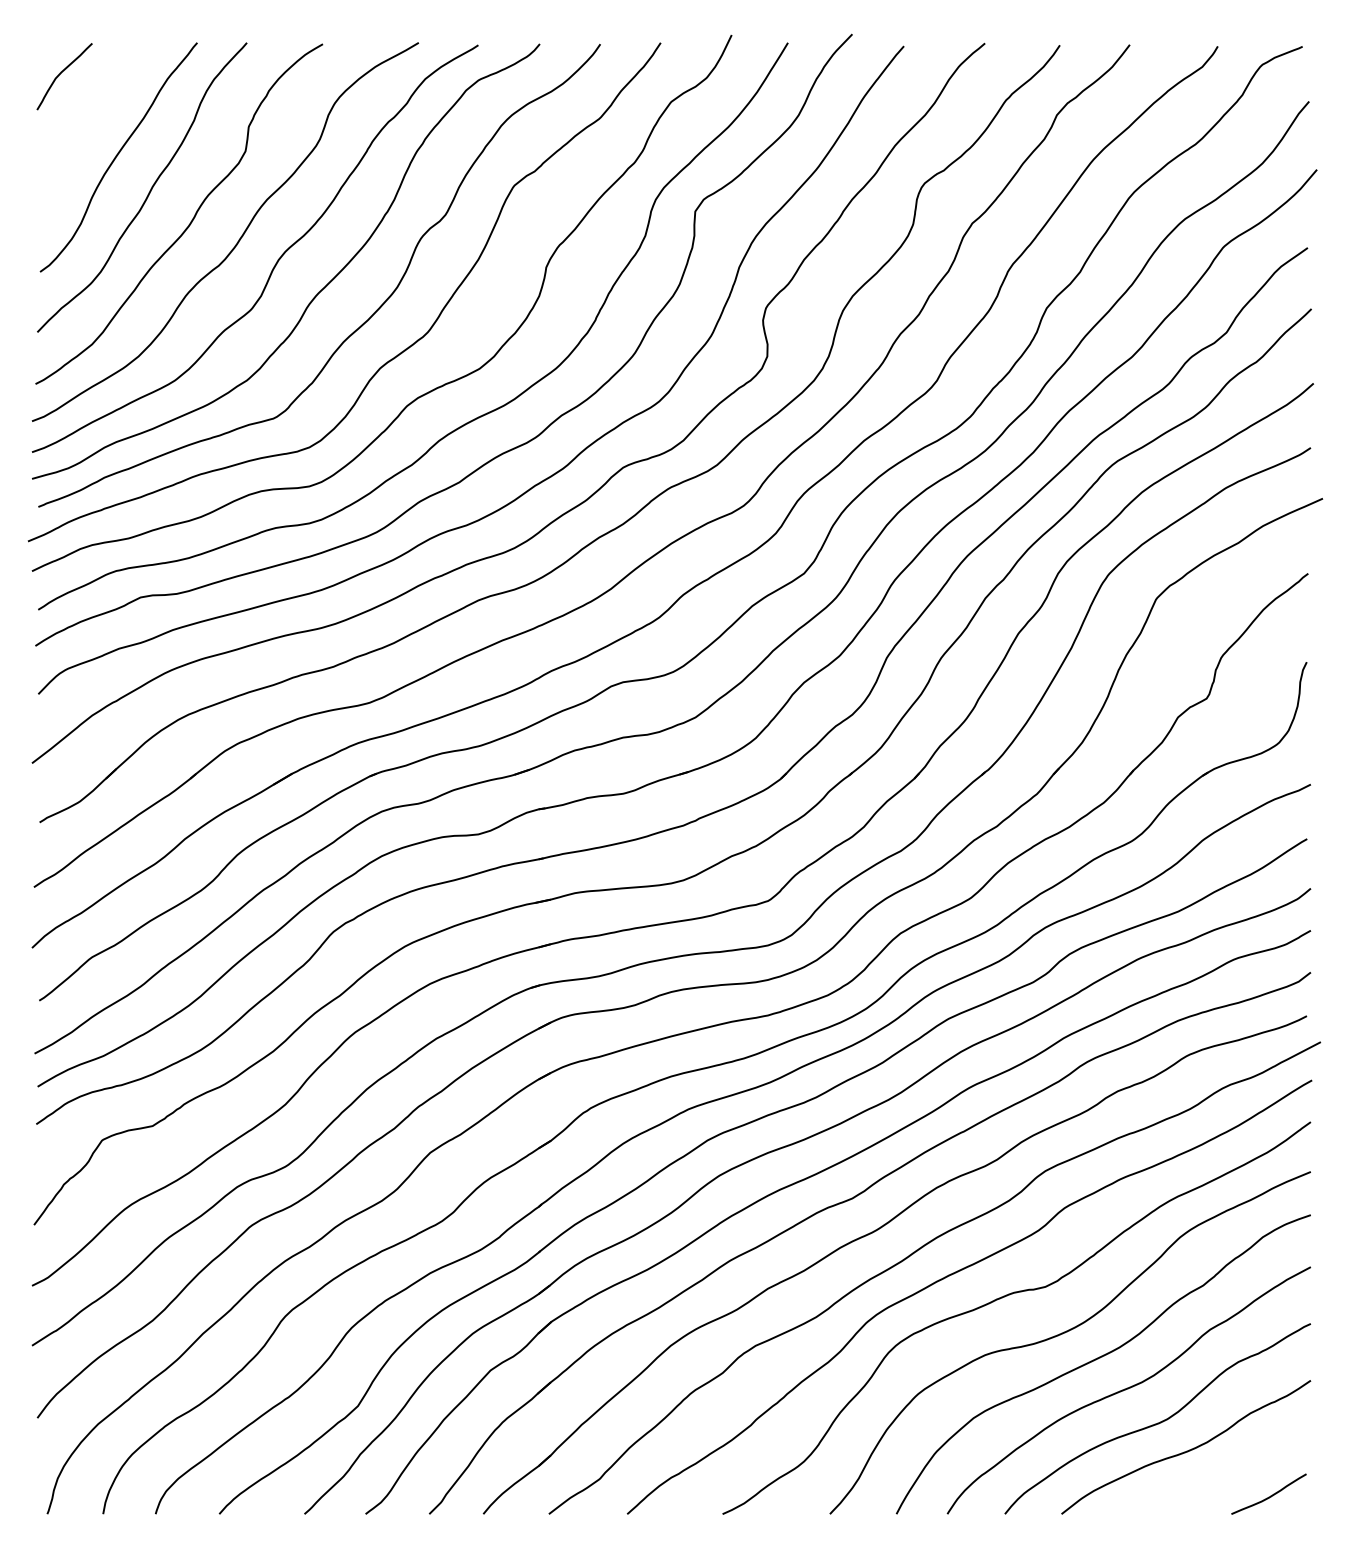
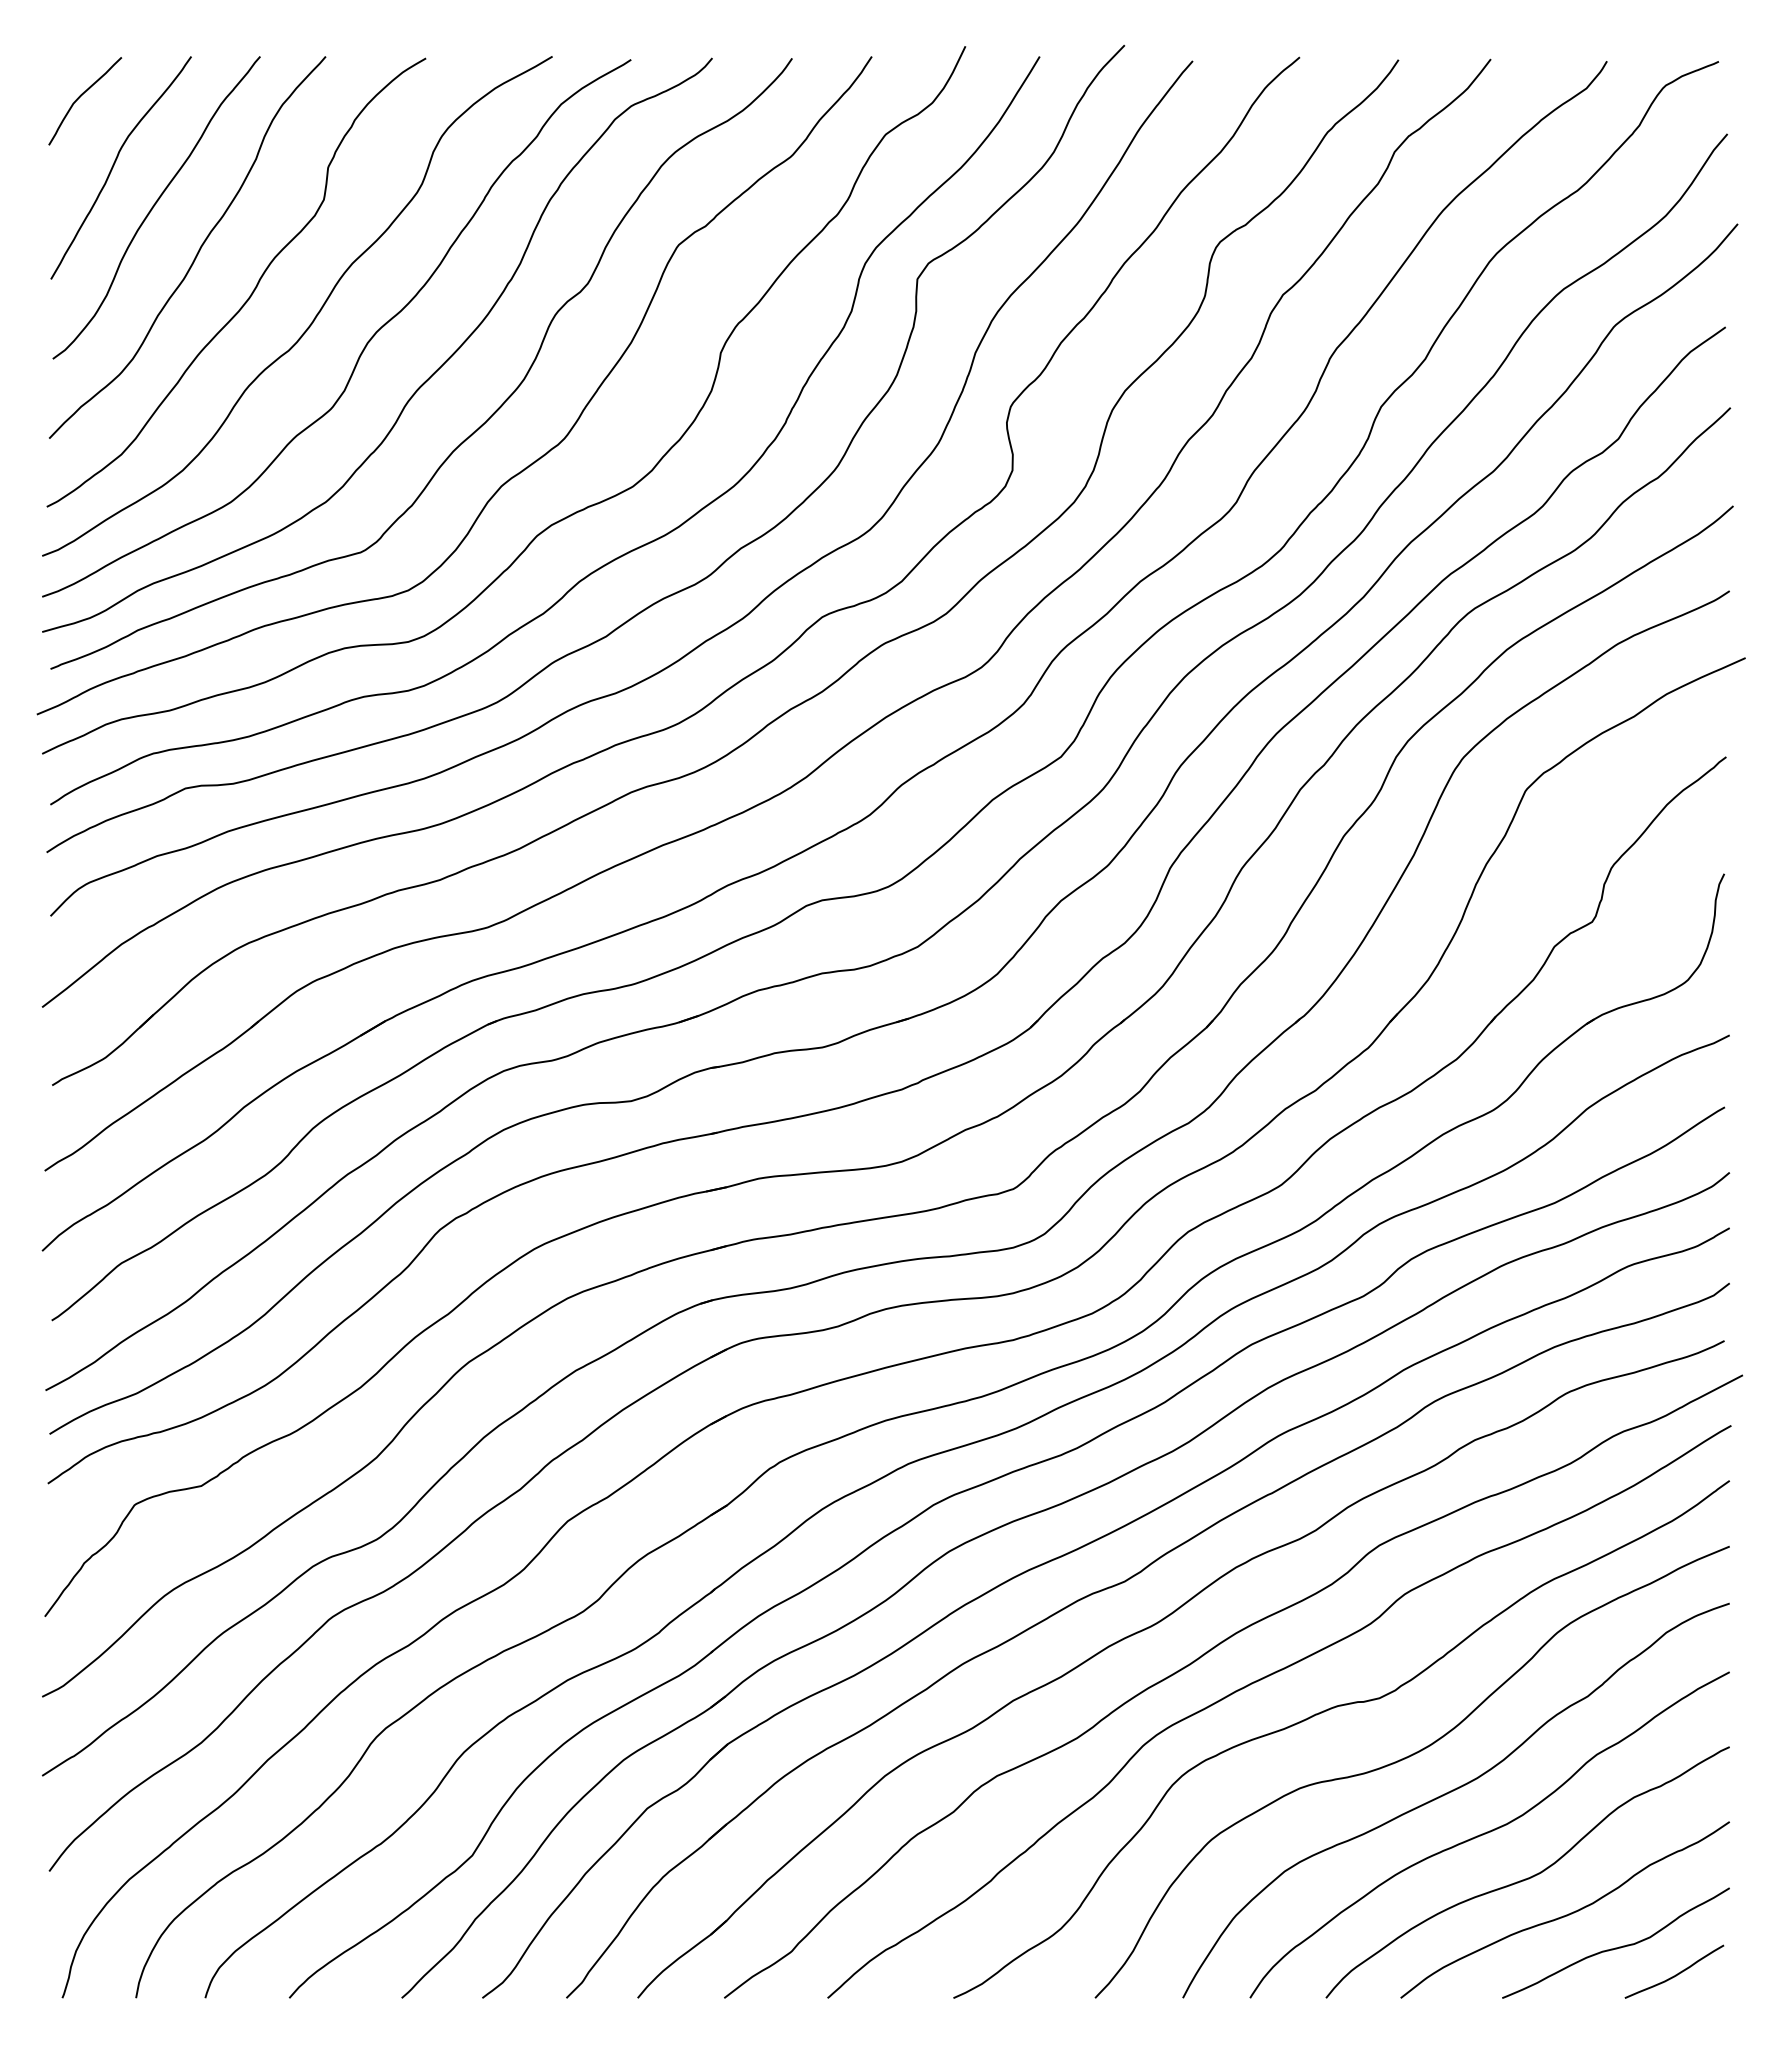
curve: (86, 125) -> (114, 165), added
curve: (1224, 1475) -> (1615, 1947), added

